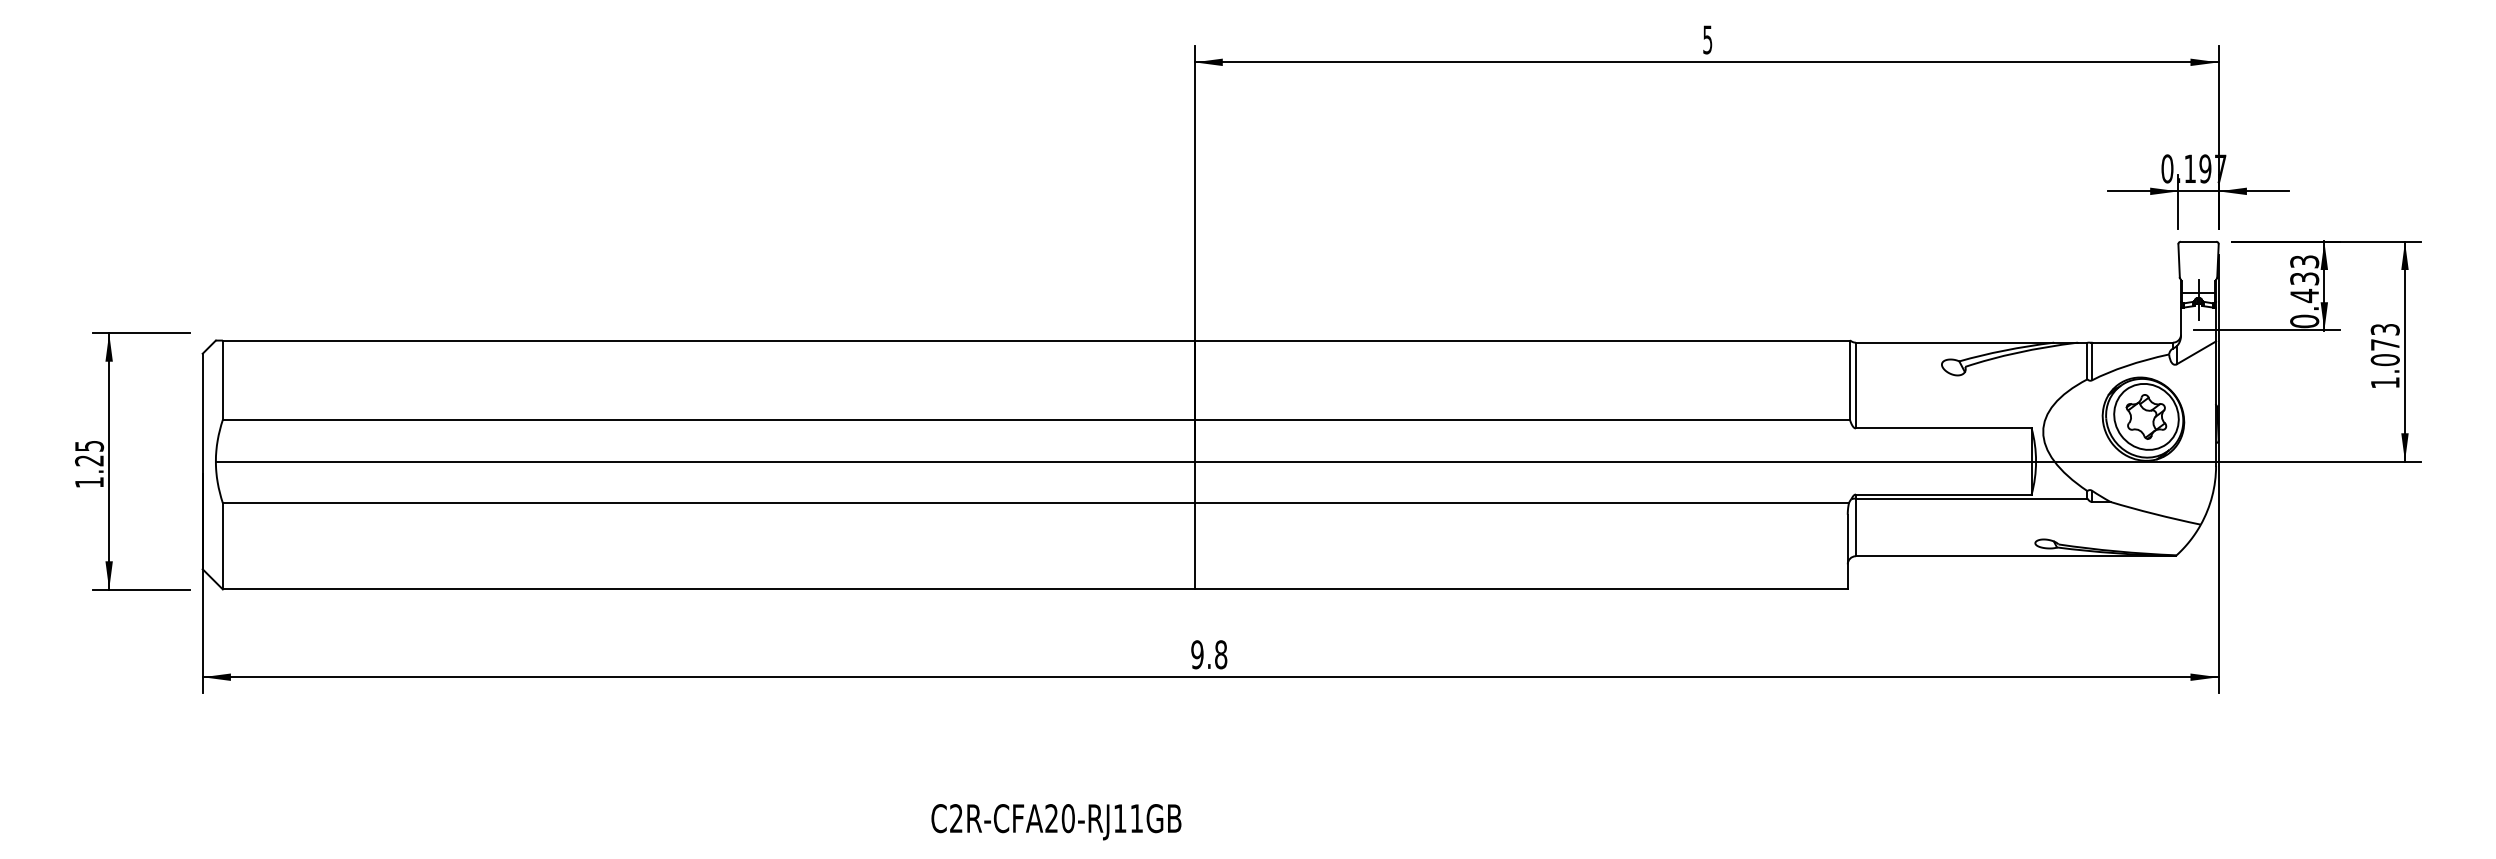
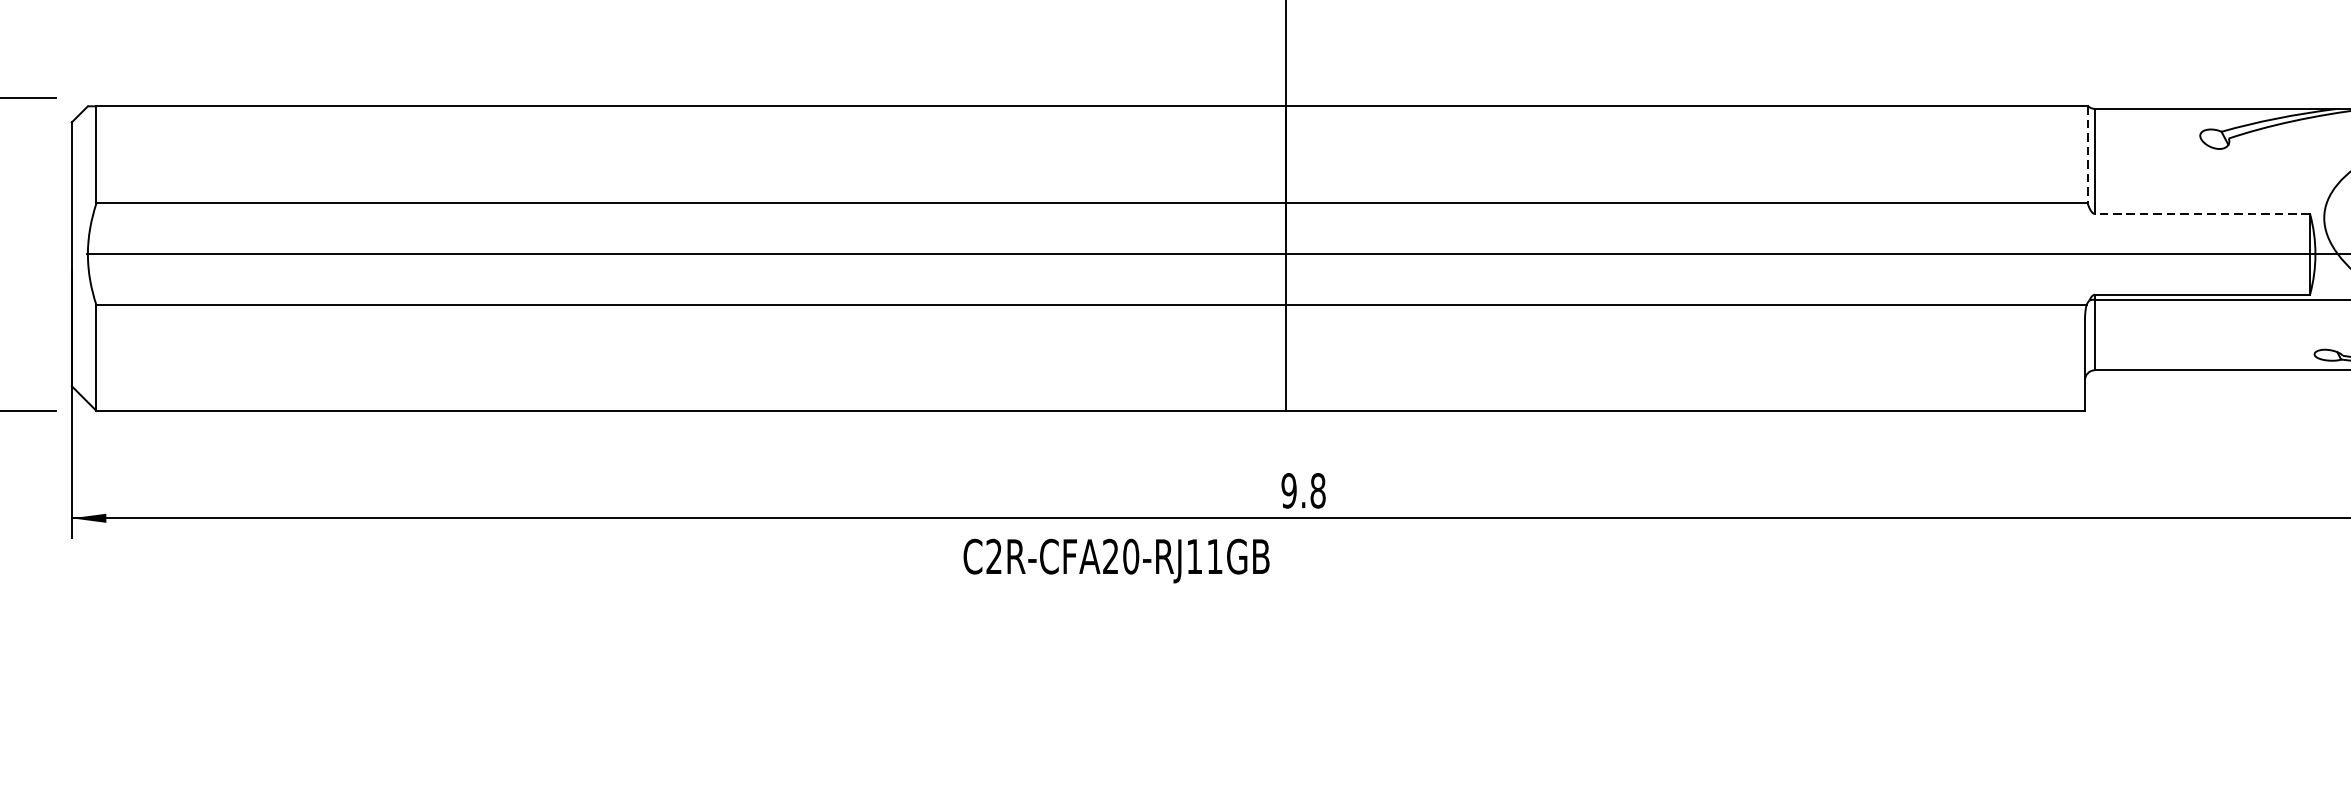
line: (1849, 380) -> (2087, 155), solid -> dashed
line: (1943, 428) -> (2202, 213), solid -> dashed
text: (1056, 822) -> (1116, 561), moved

